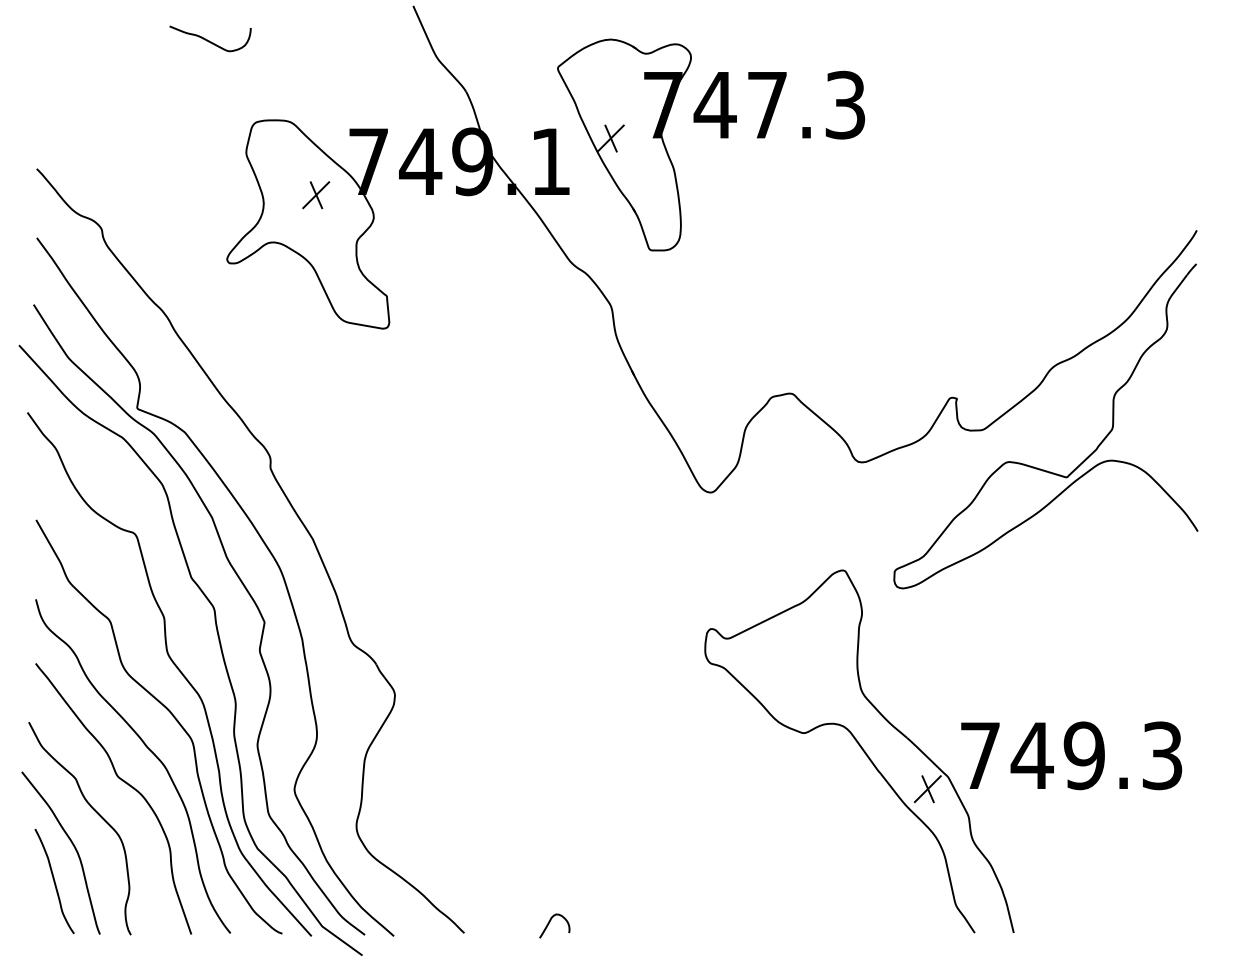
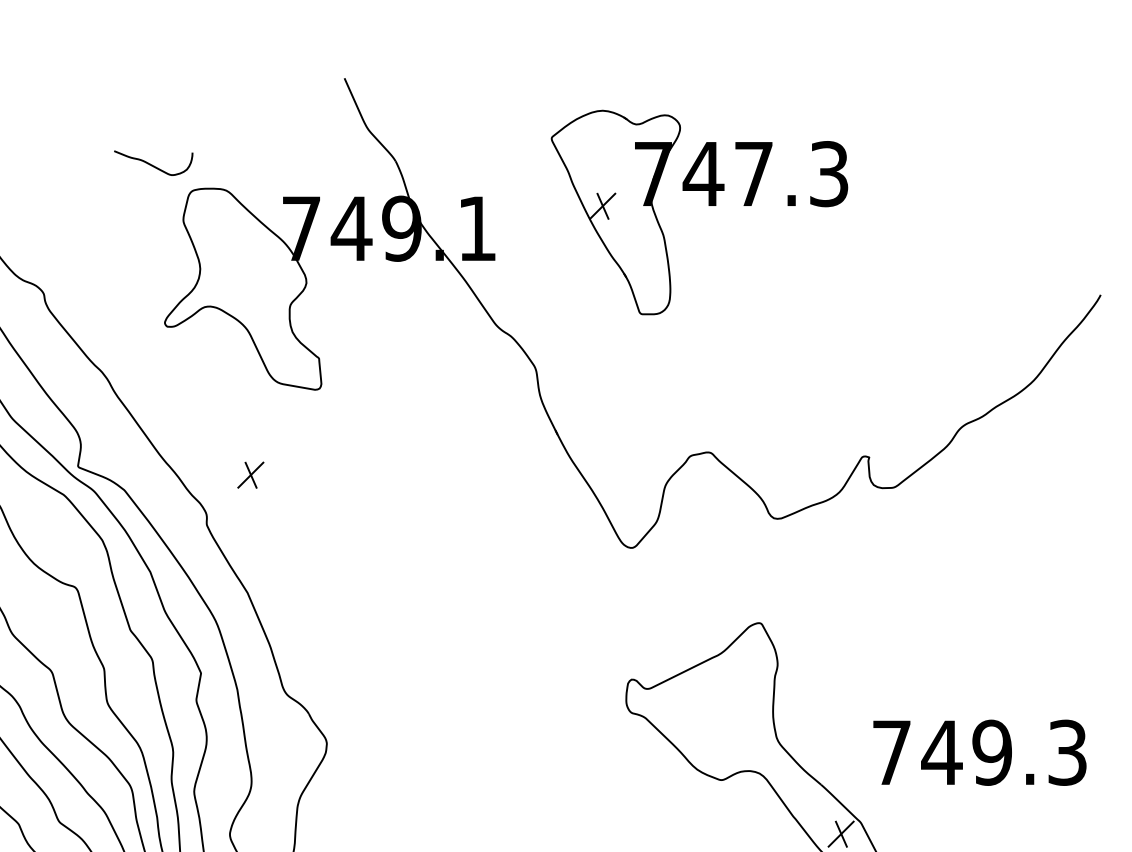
curve: (209, 40) -> (152, 164), moved
part: (720, 138) -> (708, 206), moved
part: (316, 195) -> (251, 475), moved
part: (1034, 466) -> (944, 522), removed
text: (1071, 755) -> (979, 752), moved

